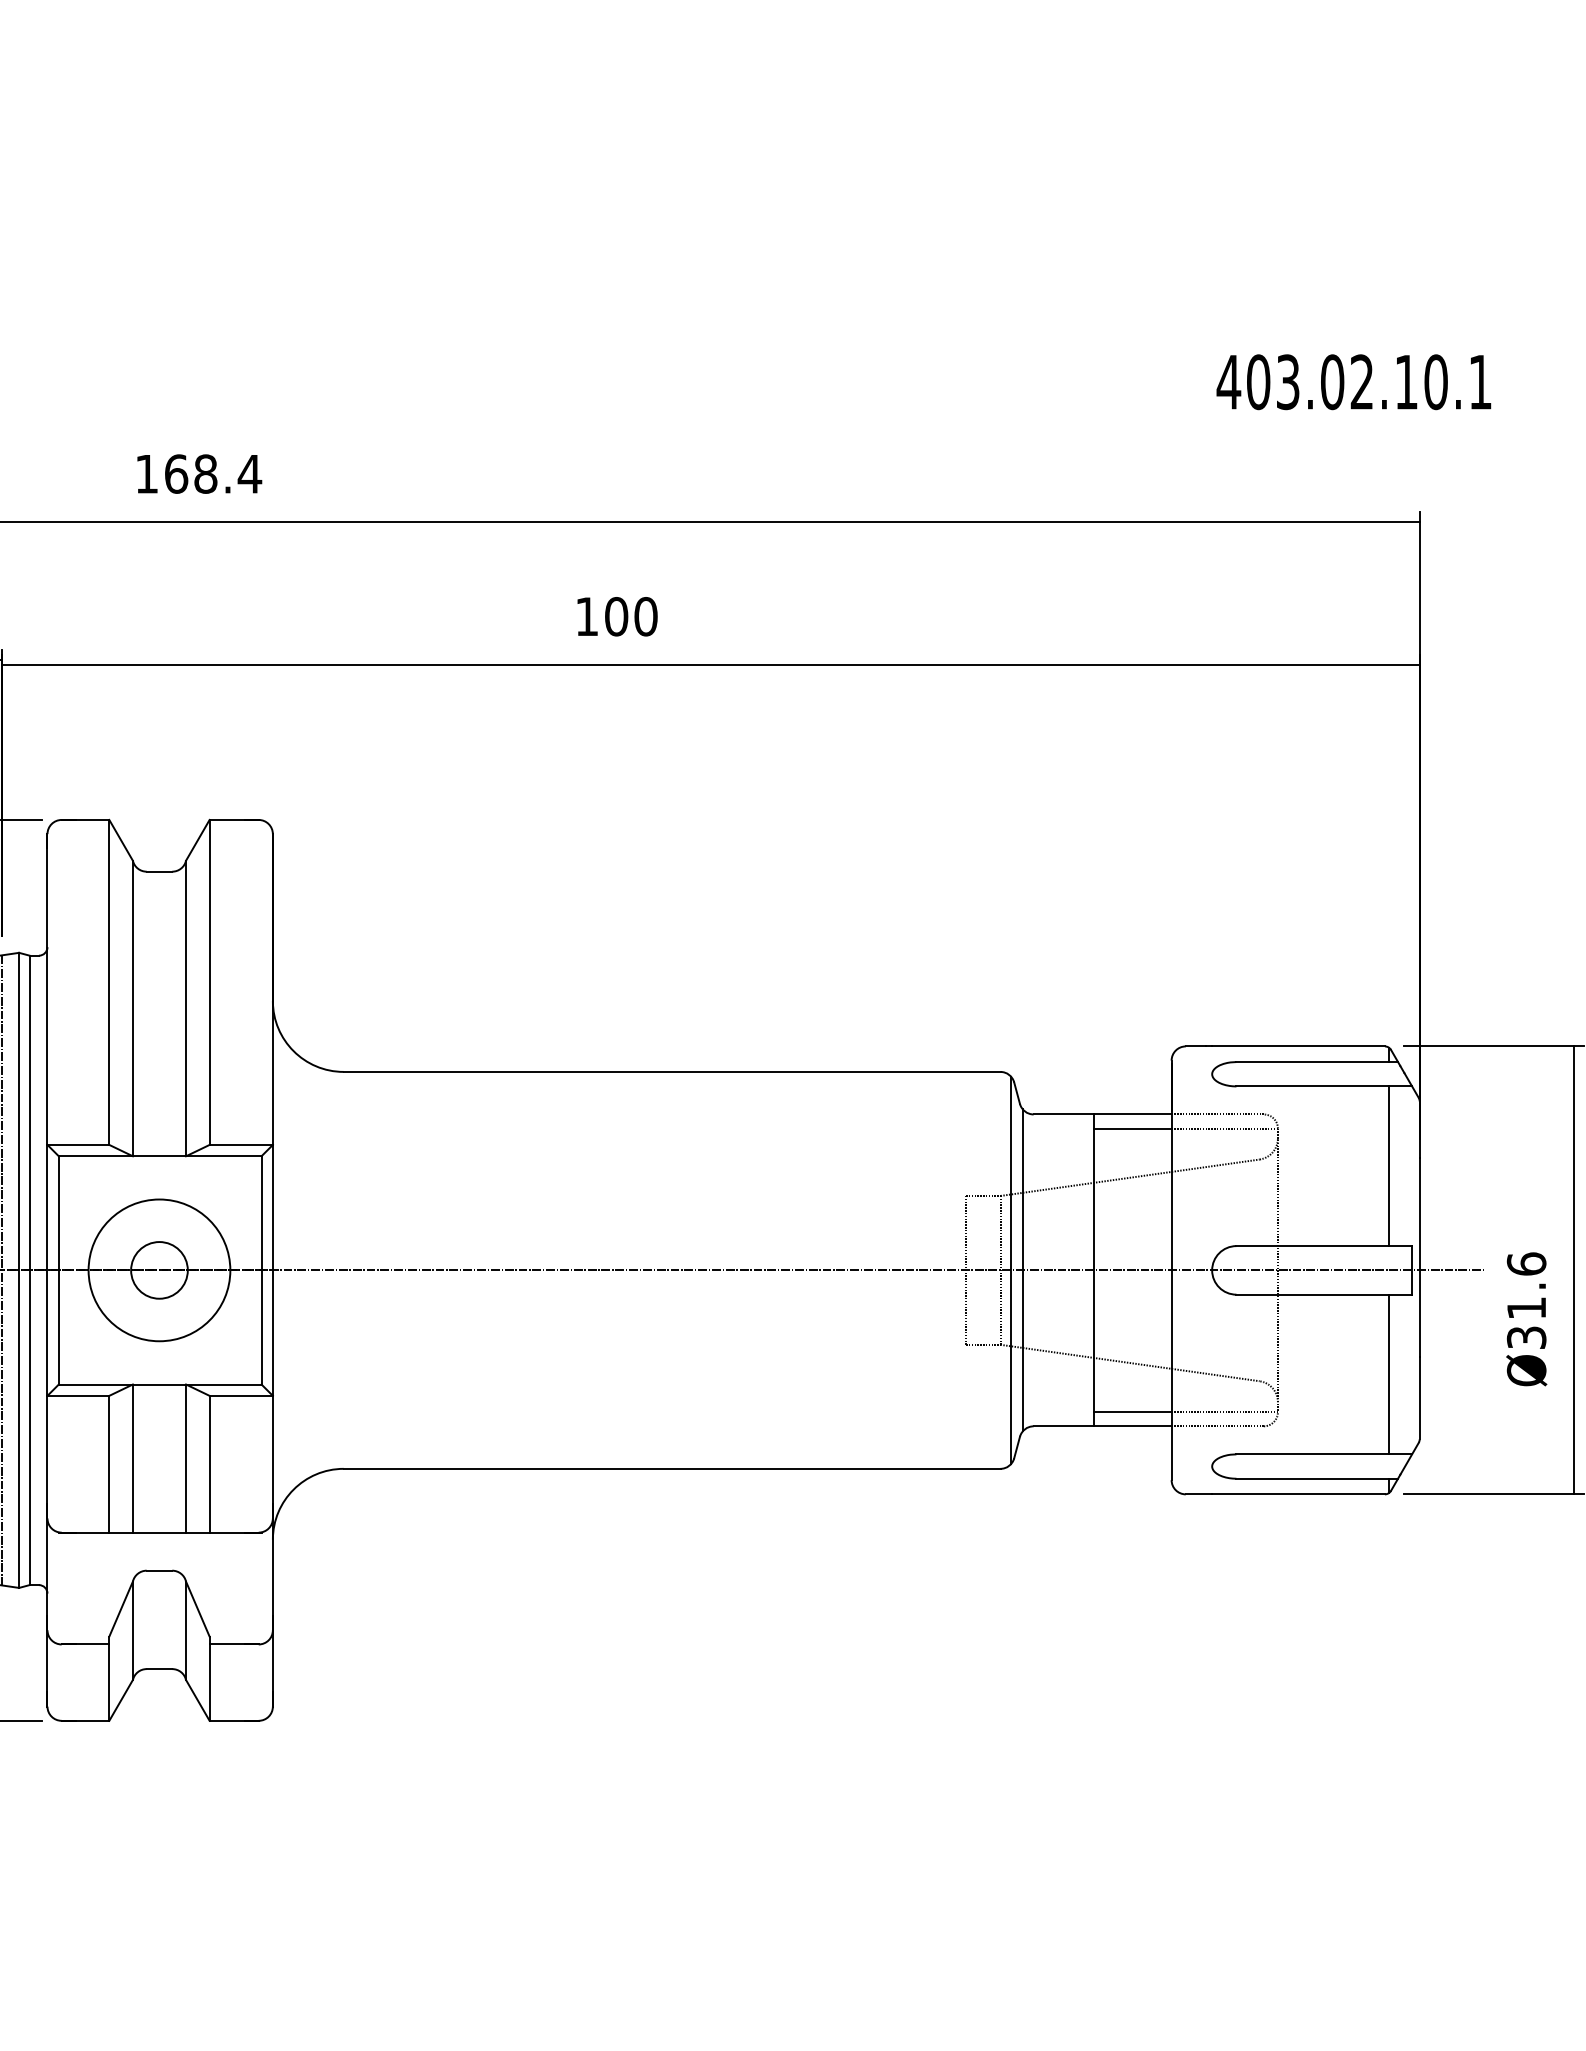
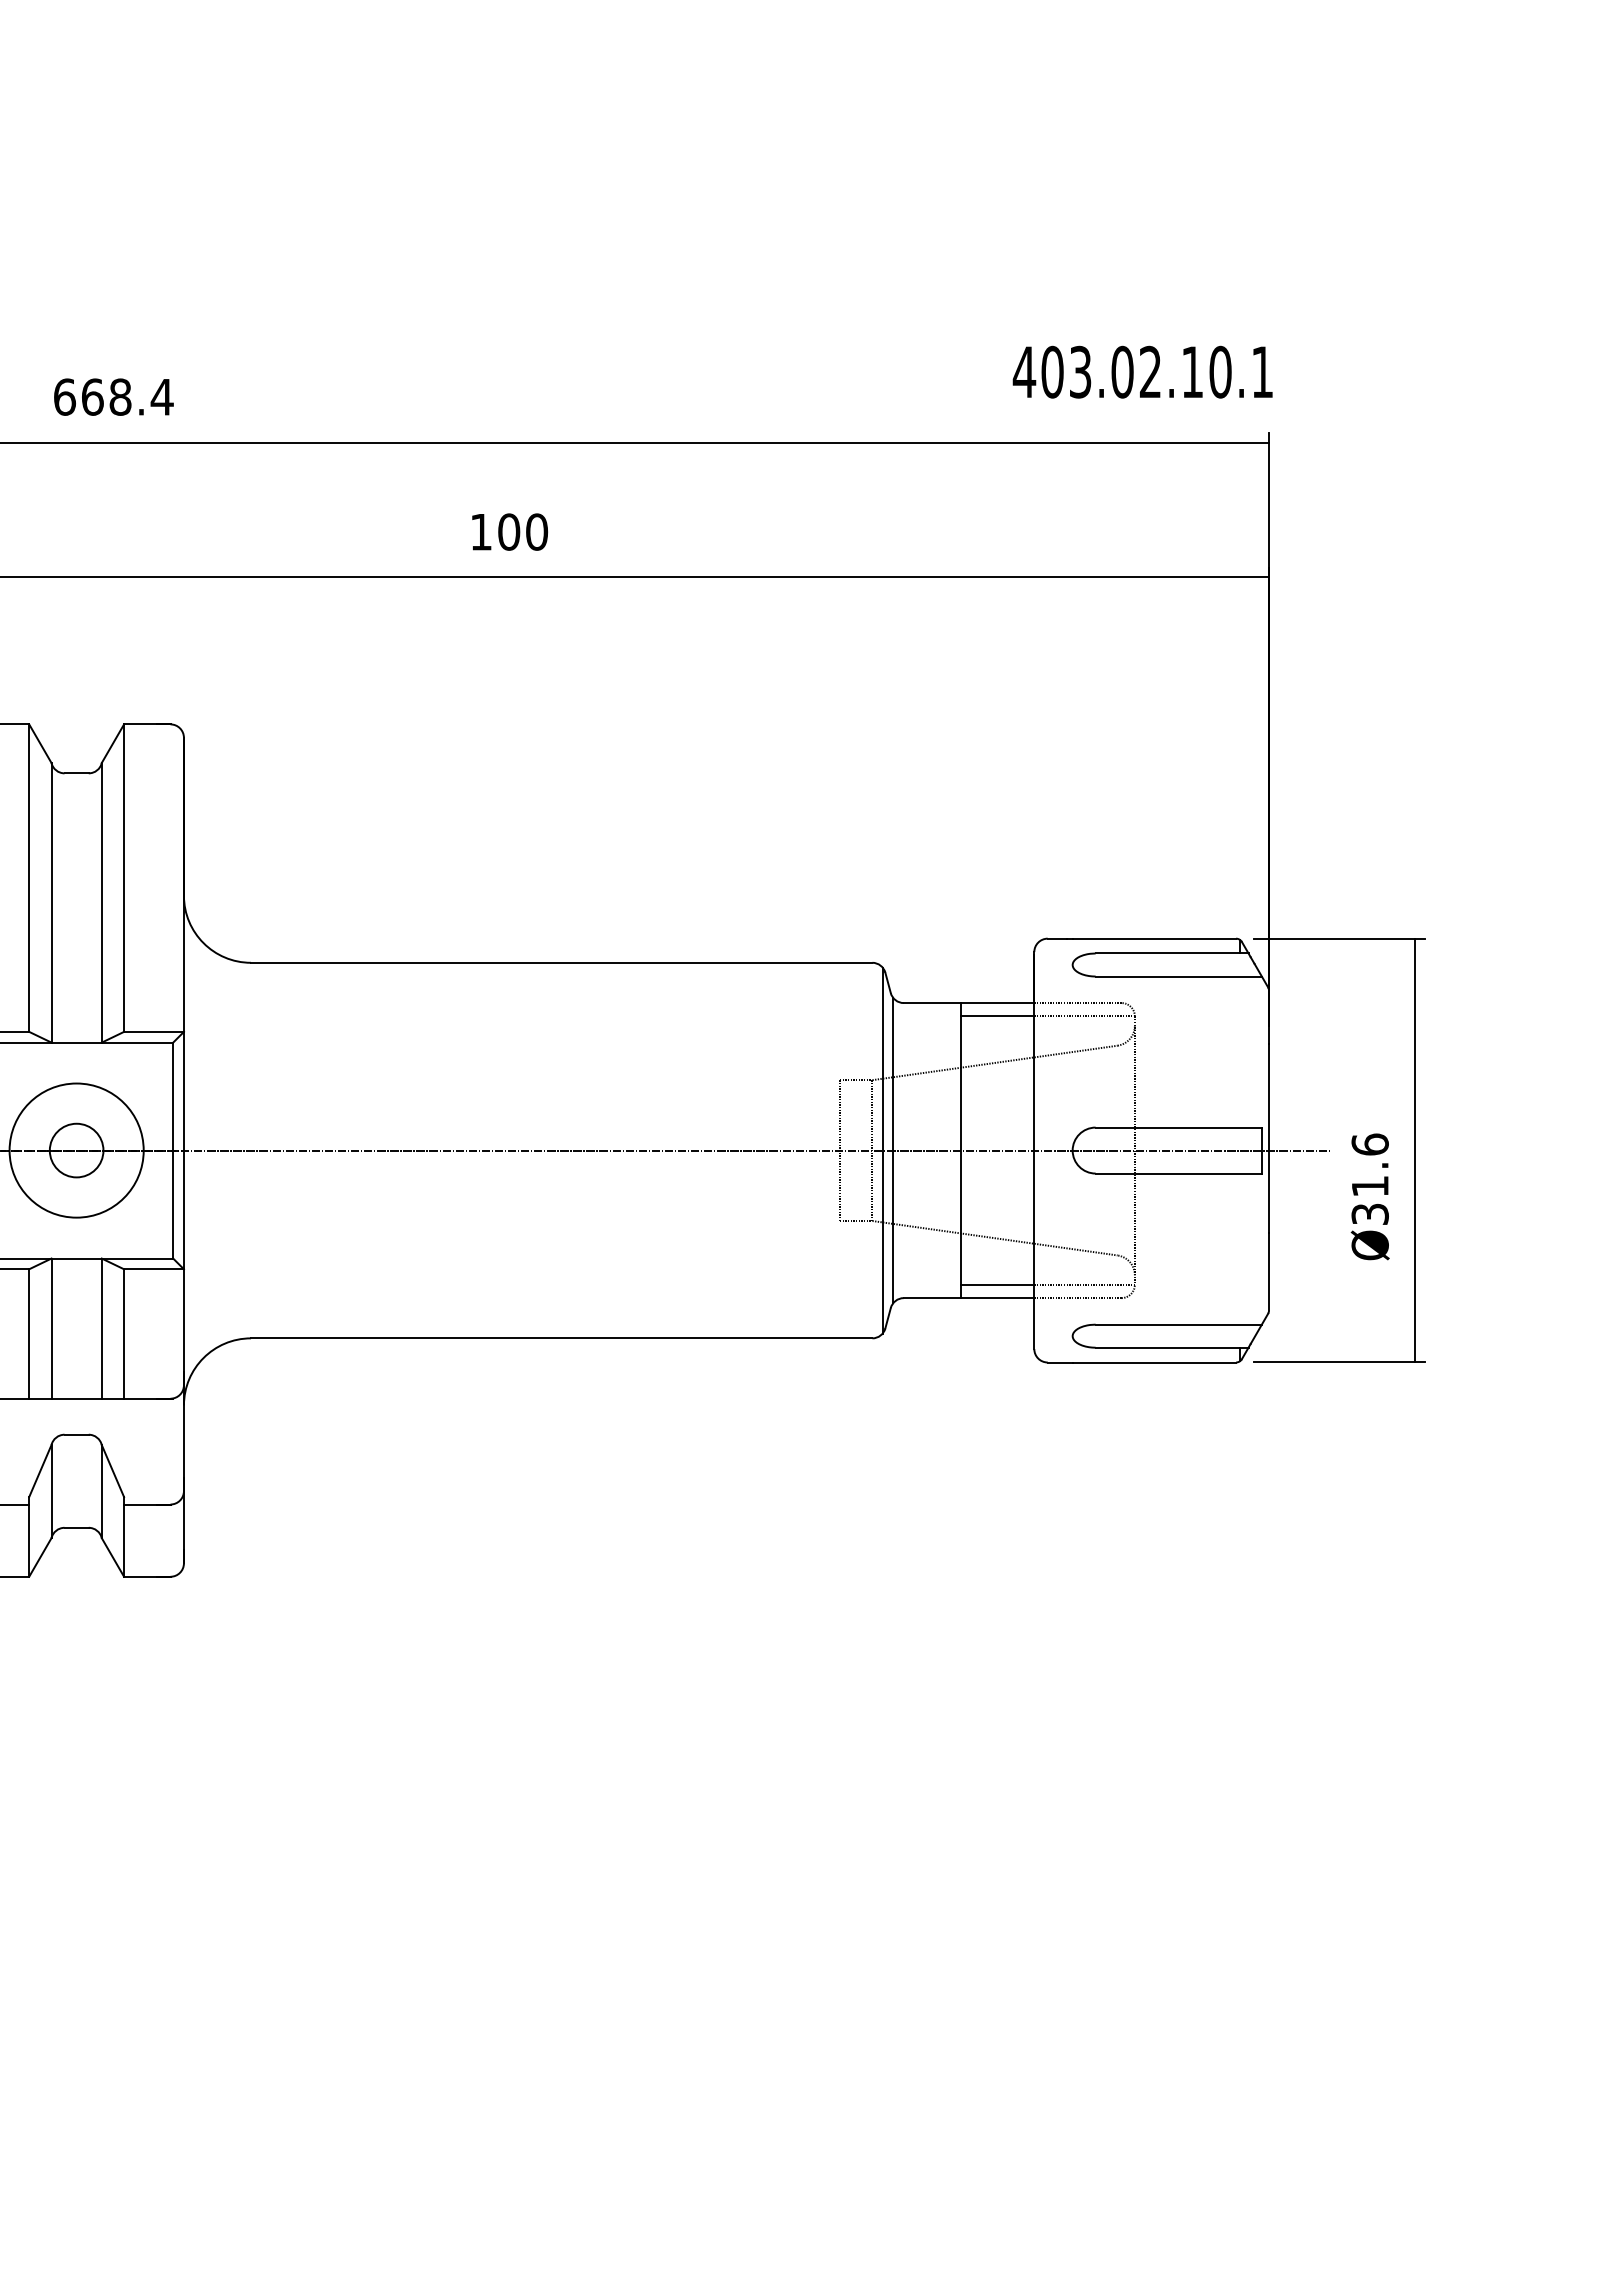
text: (1353, 381) -> (1142, 371), moved
text: (146, 473) -> (64, 396), 168.4 -> 668.4
line: (1389, 1165) -> (1240, 1051), removed
line: (1389, 1373) -> (1240, 1248), removed

